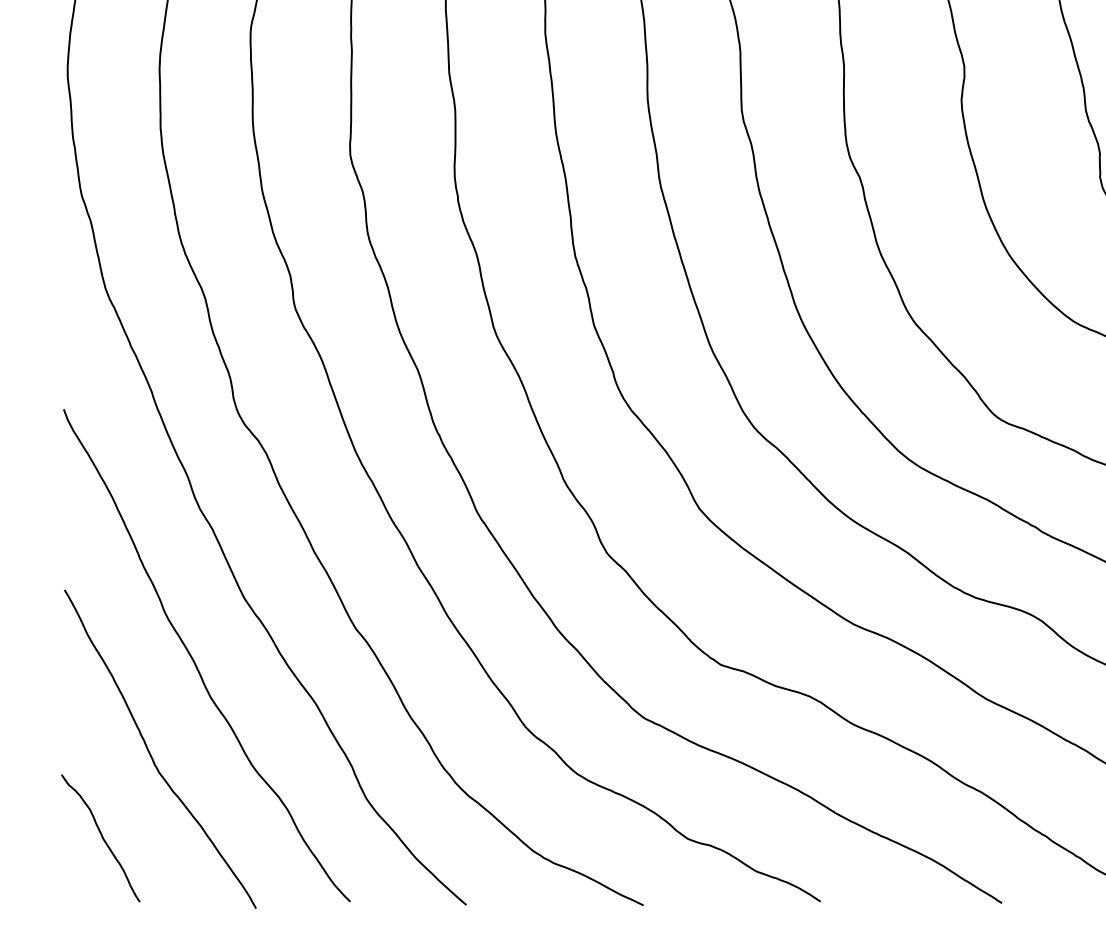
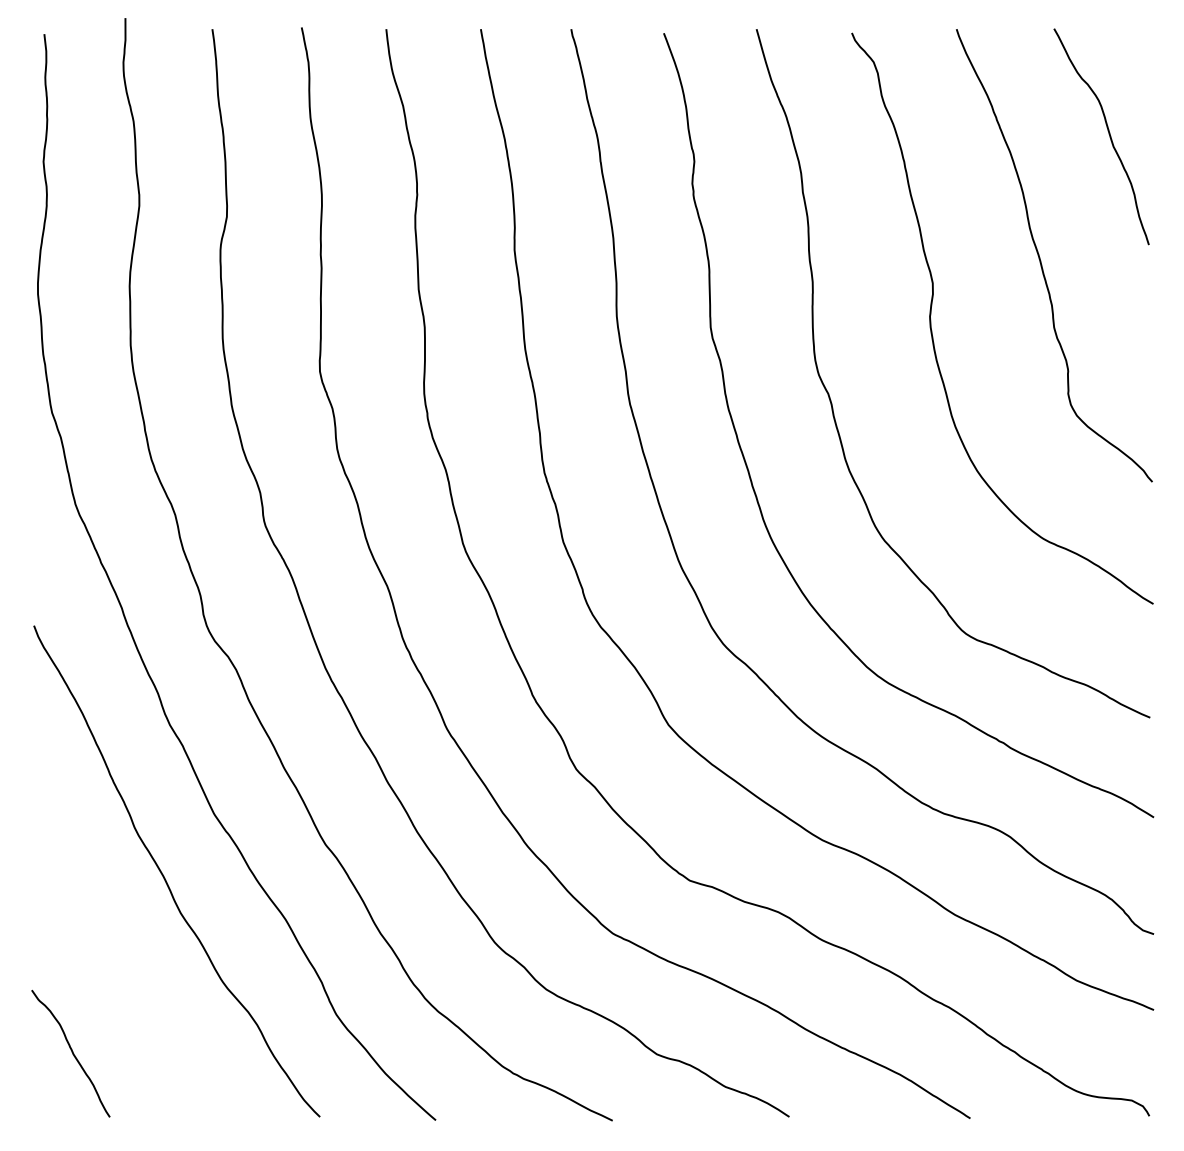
curve: (151, 753) -> (121, 969), removed

